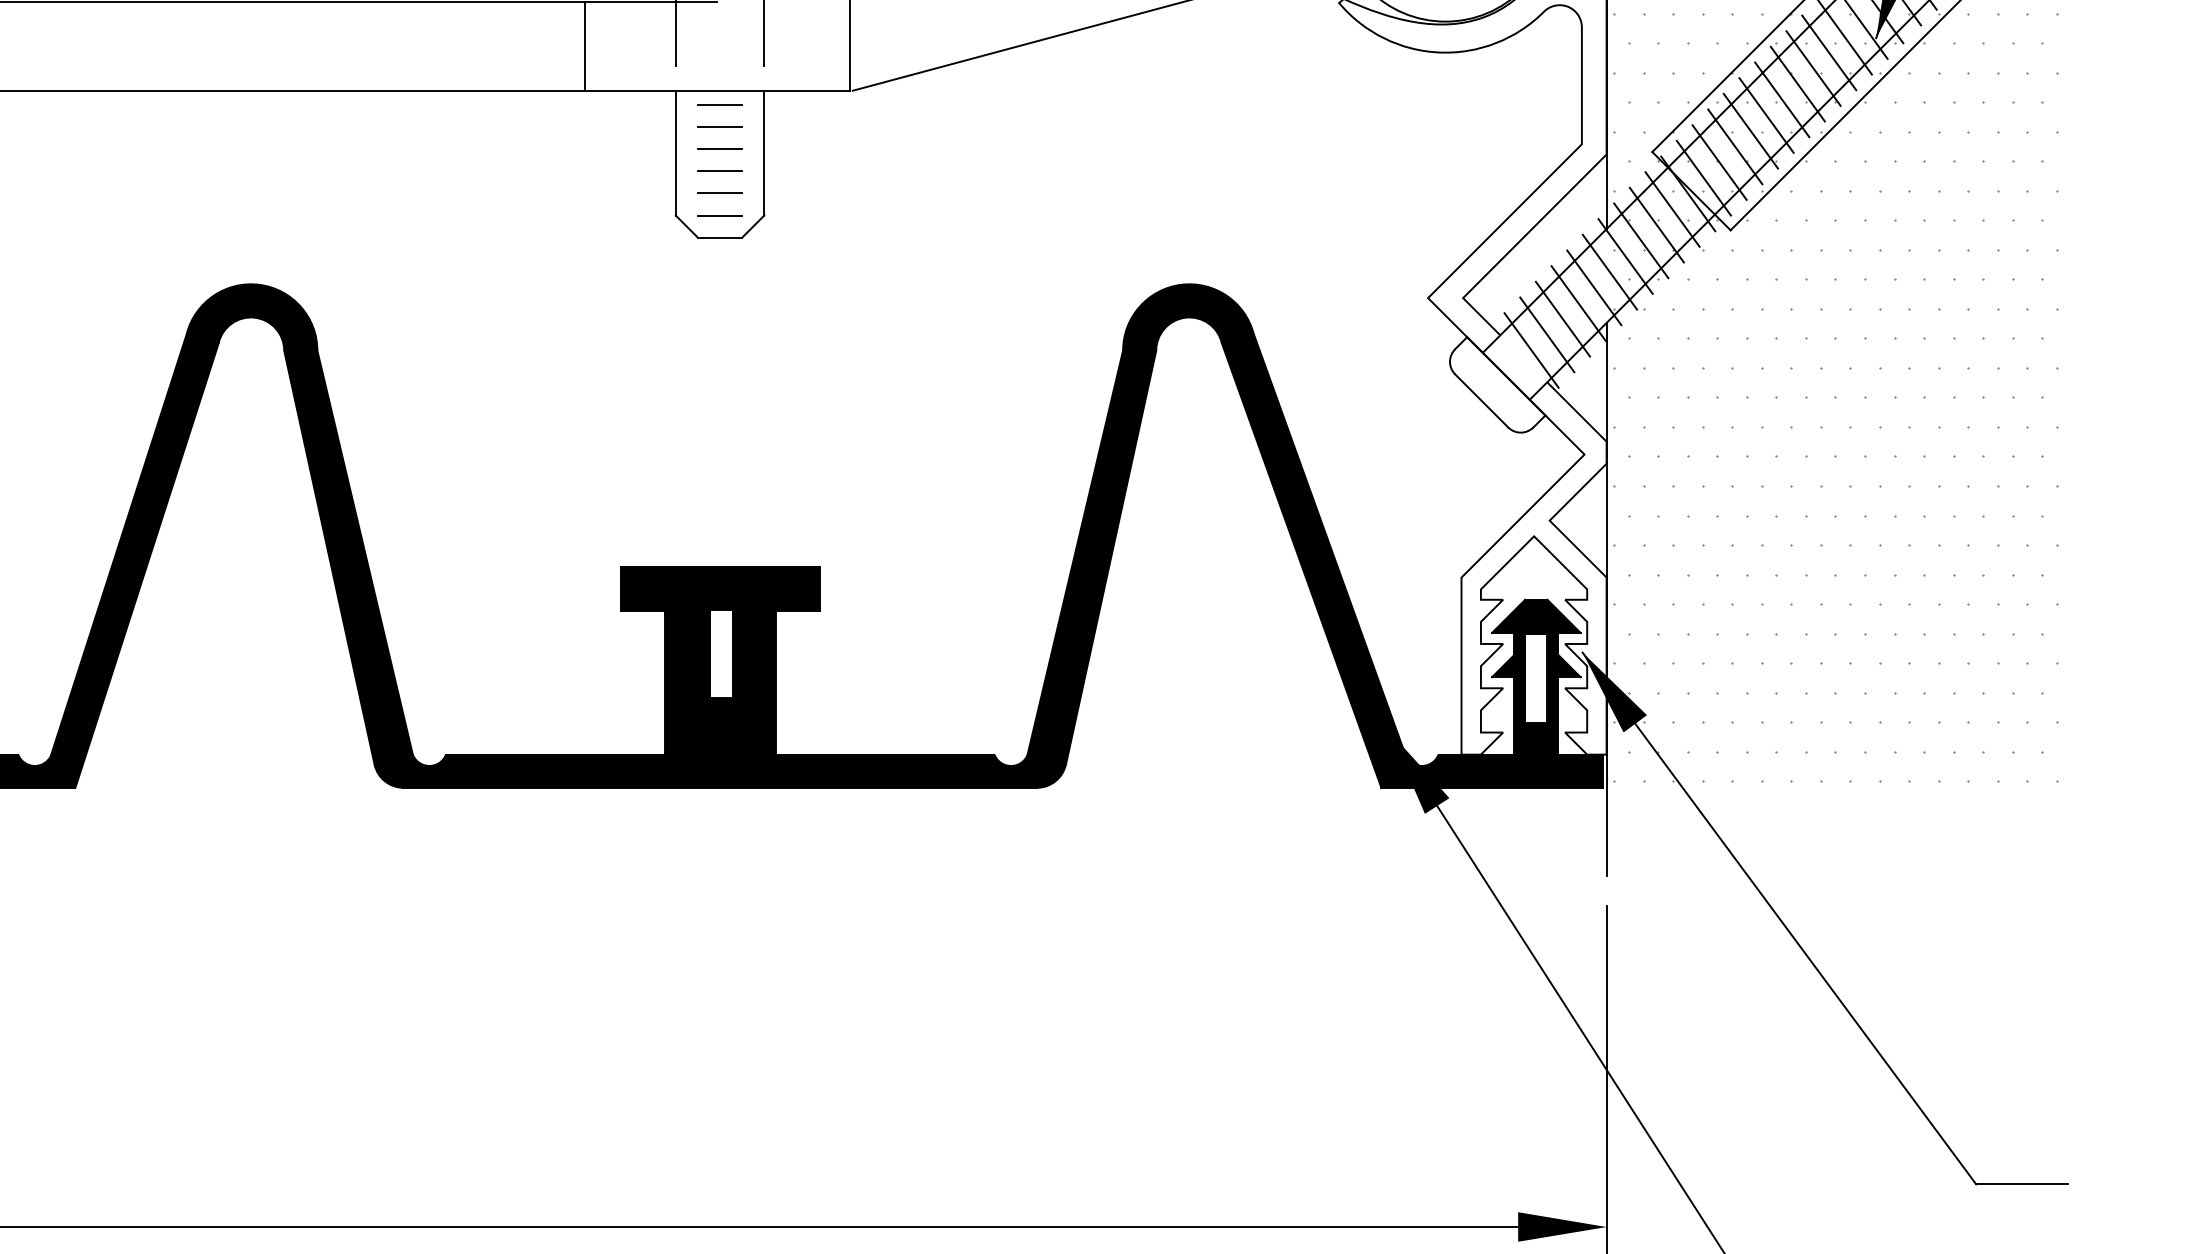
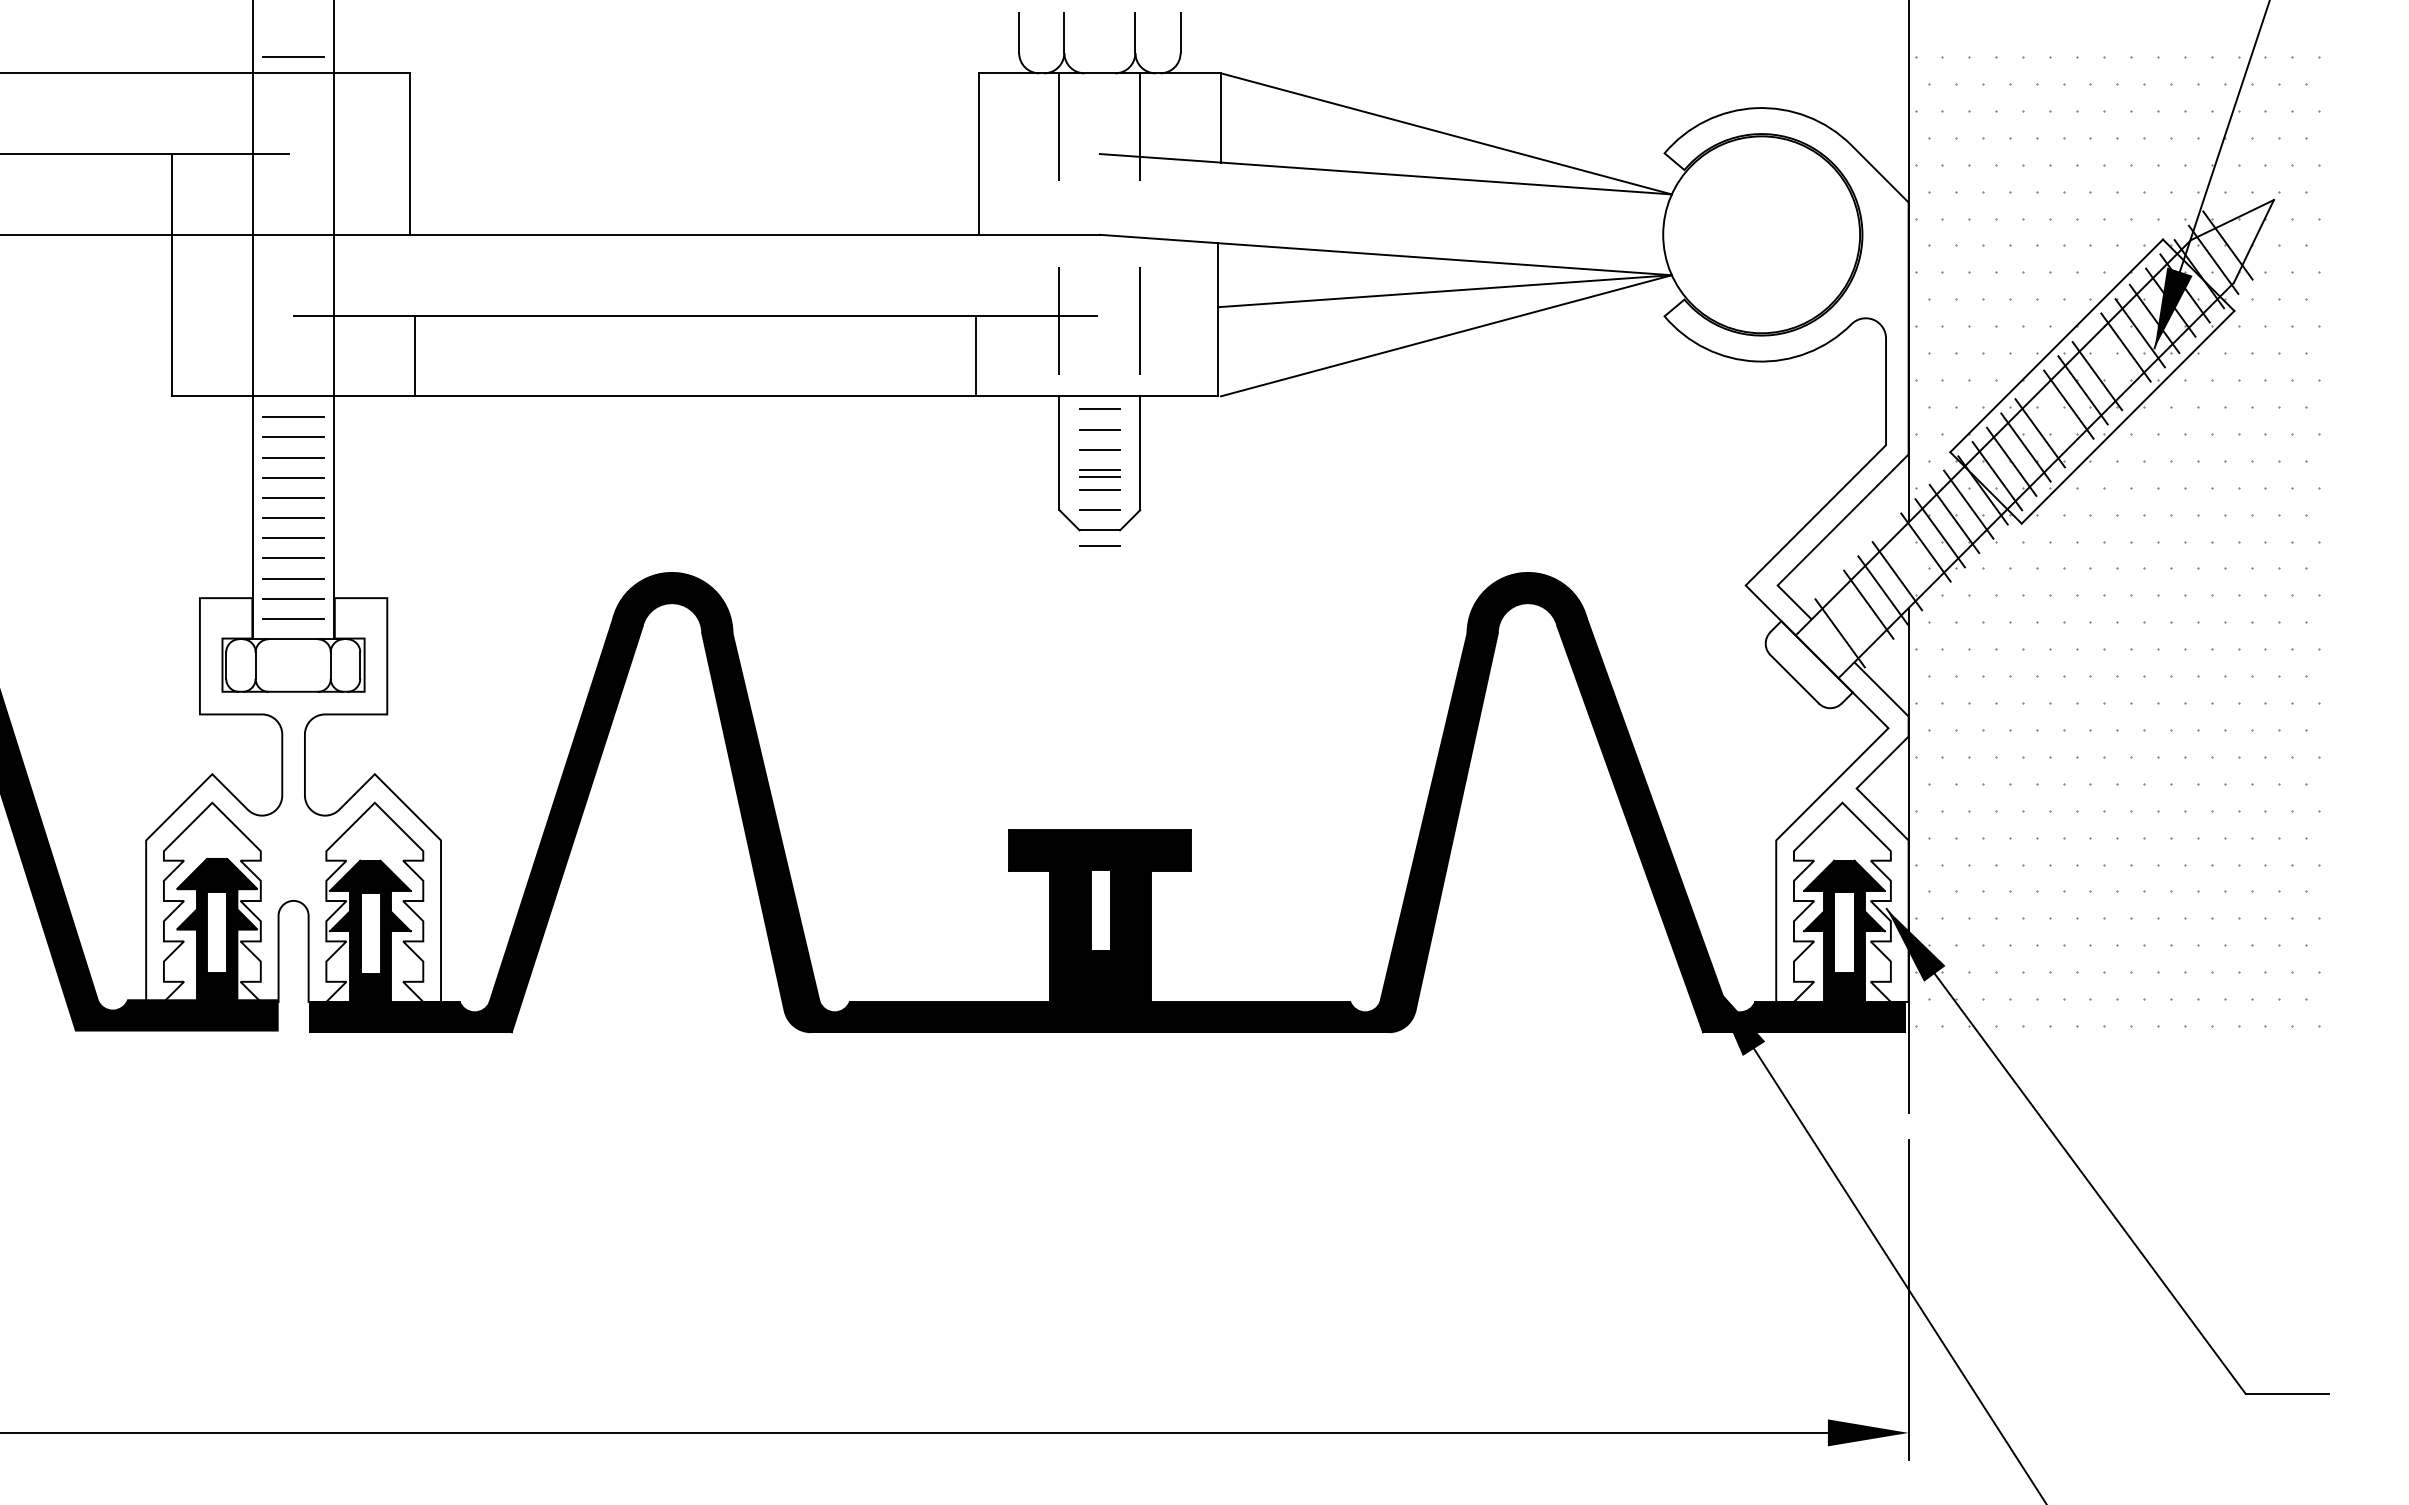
line: (1829, 52) -> (2111, 361), removed
line: (1766, 115) -> (2054, 418), removed
line: (719, 178) -> (1099, 476), added
line: (719, 254) -> (1099, 545), added
line: (1609, 271) -> (1911, 561), removed
line: (1547, 334) -> (1854, 618), removed

